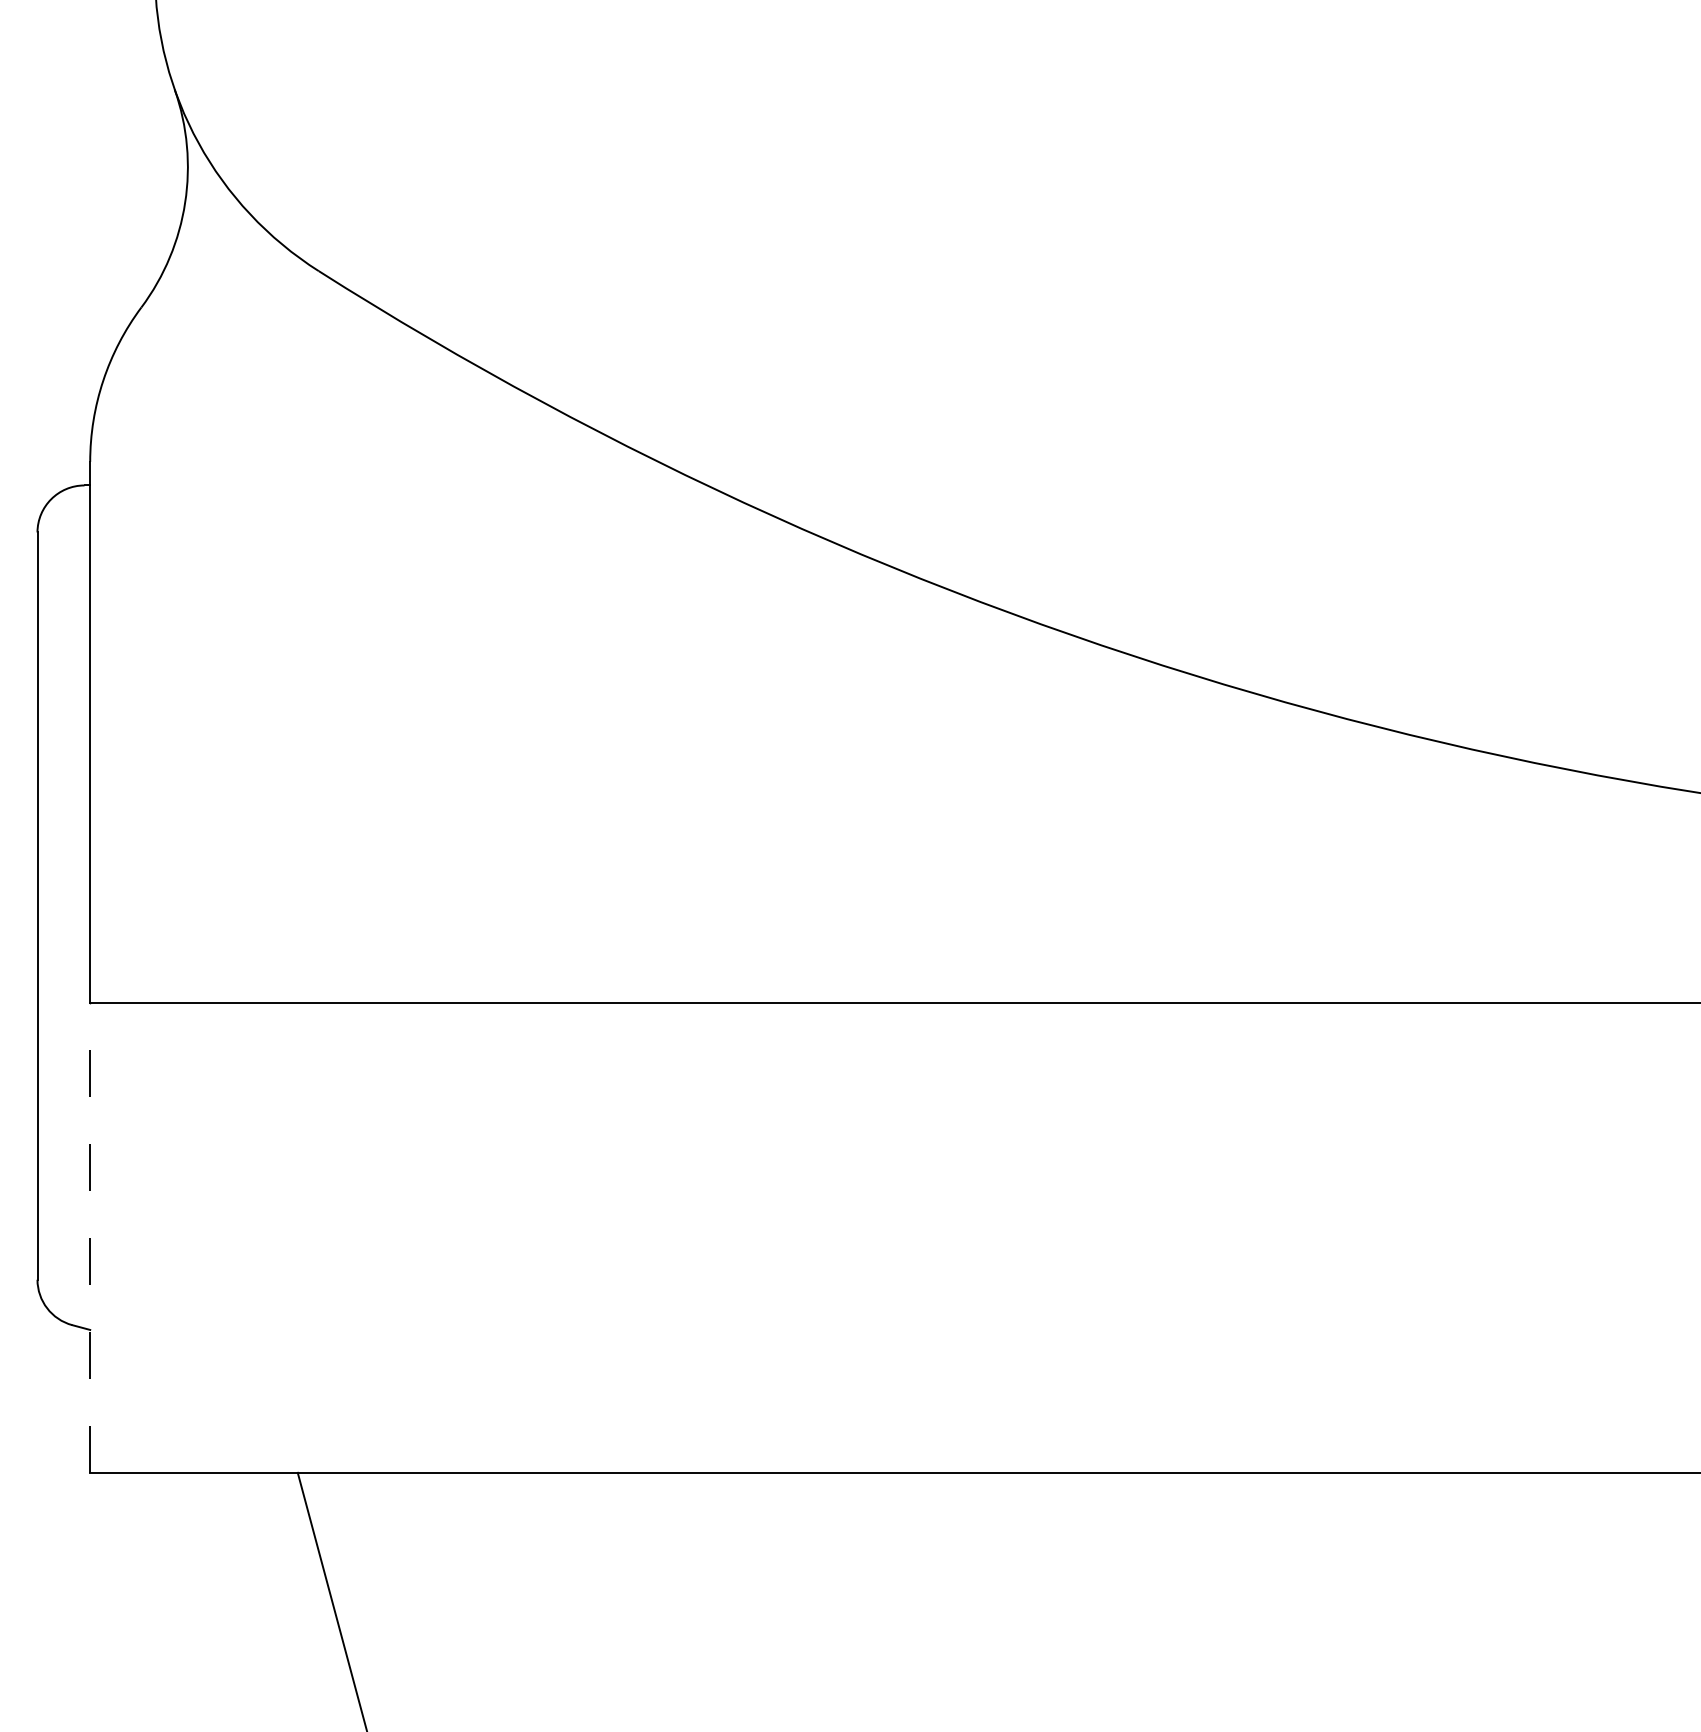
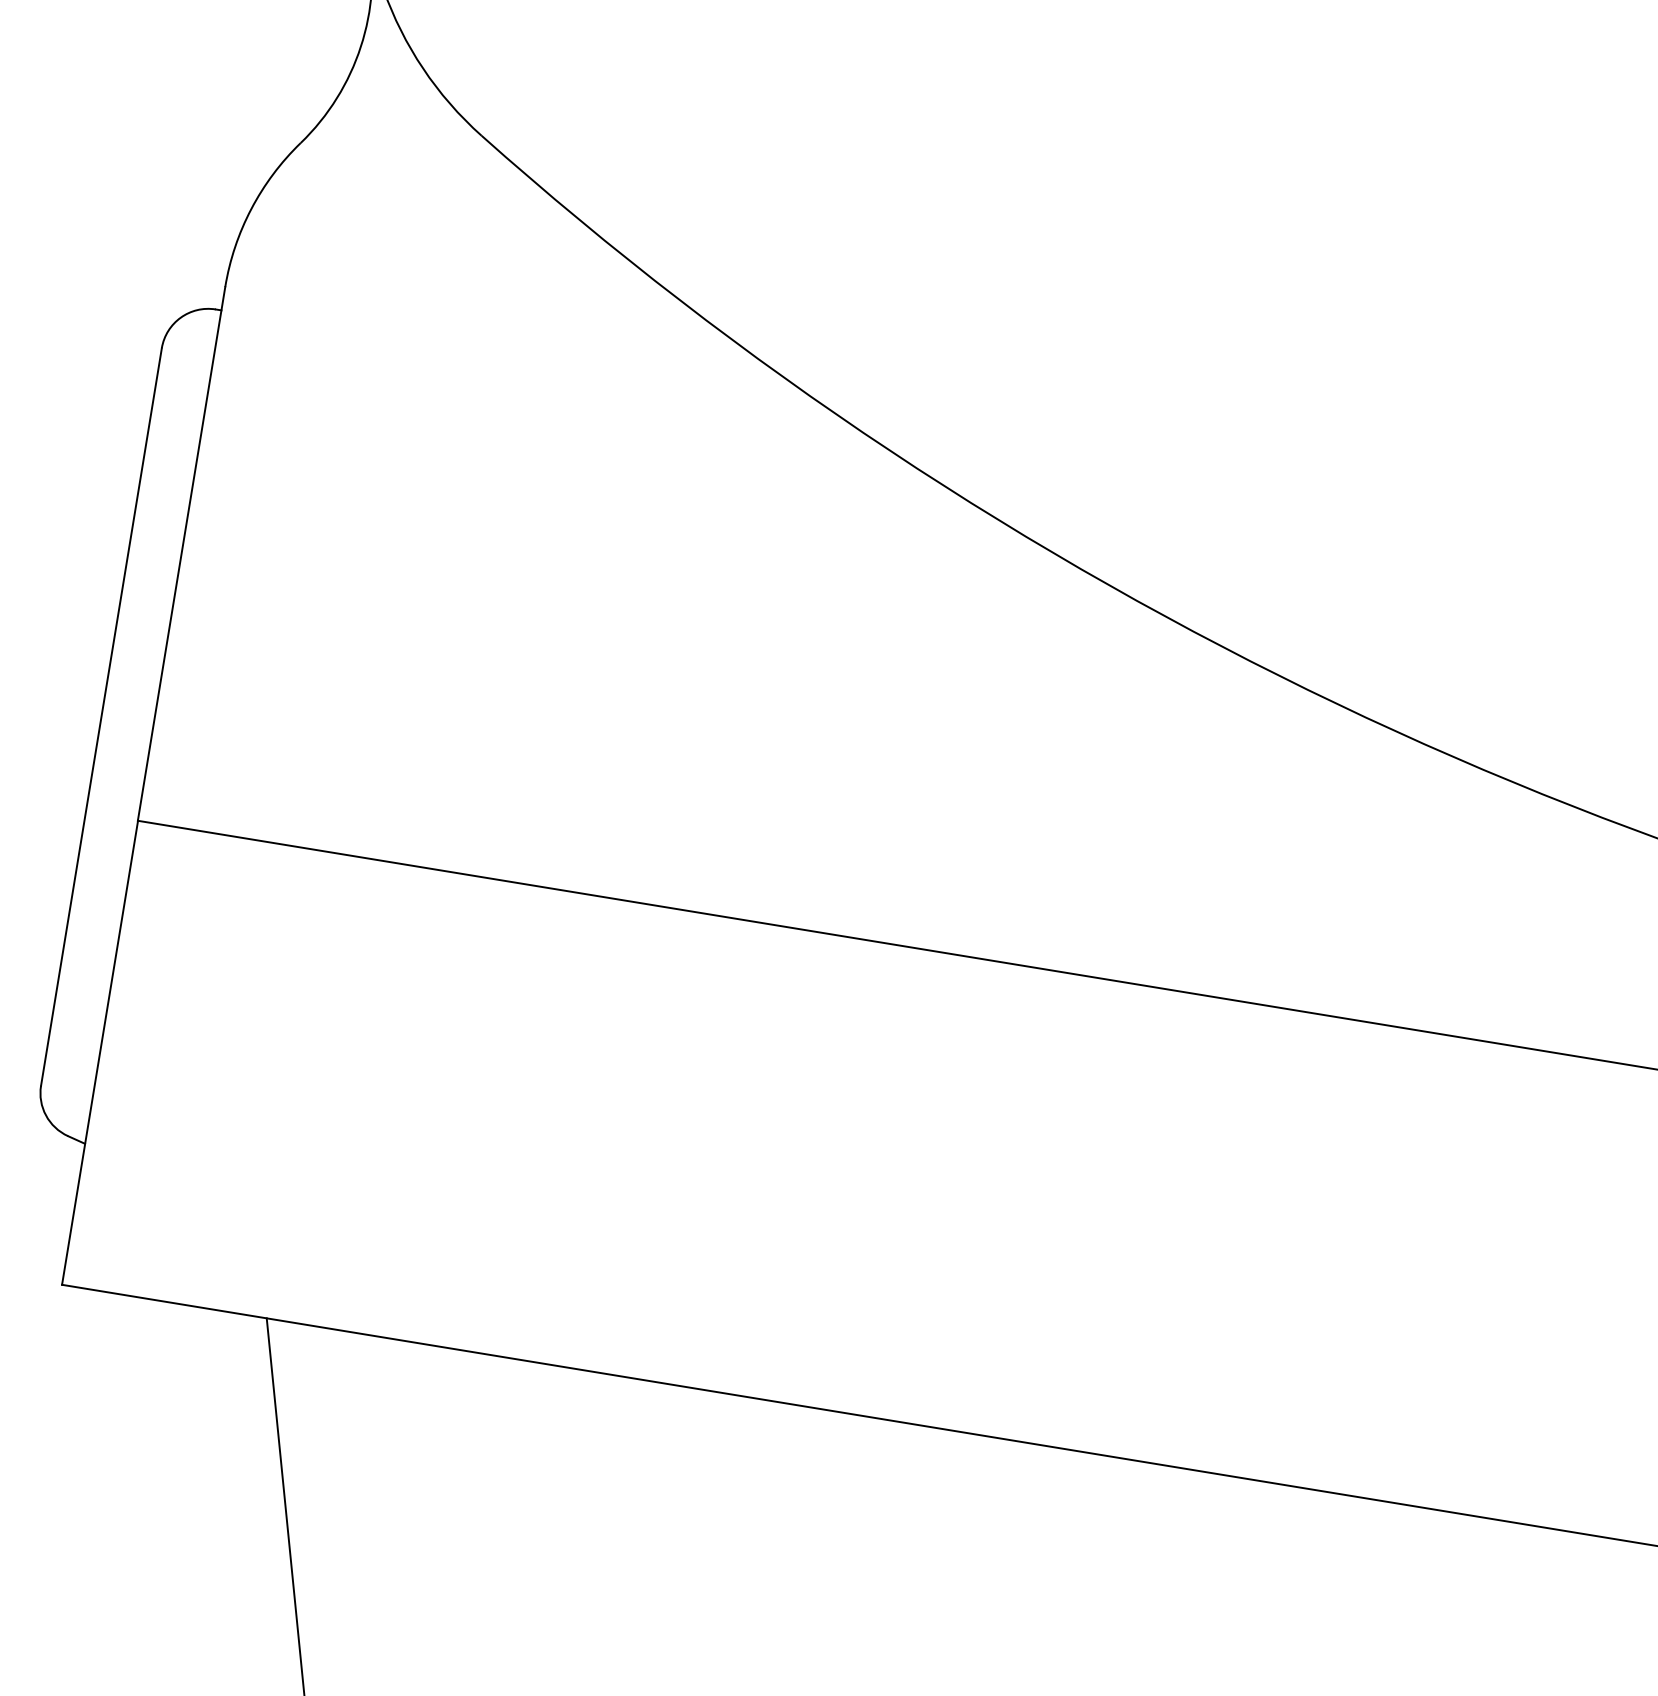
line: (90, 1237) -> (100, 1052), dashed -> solid

